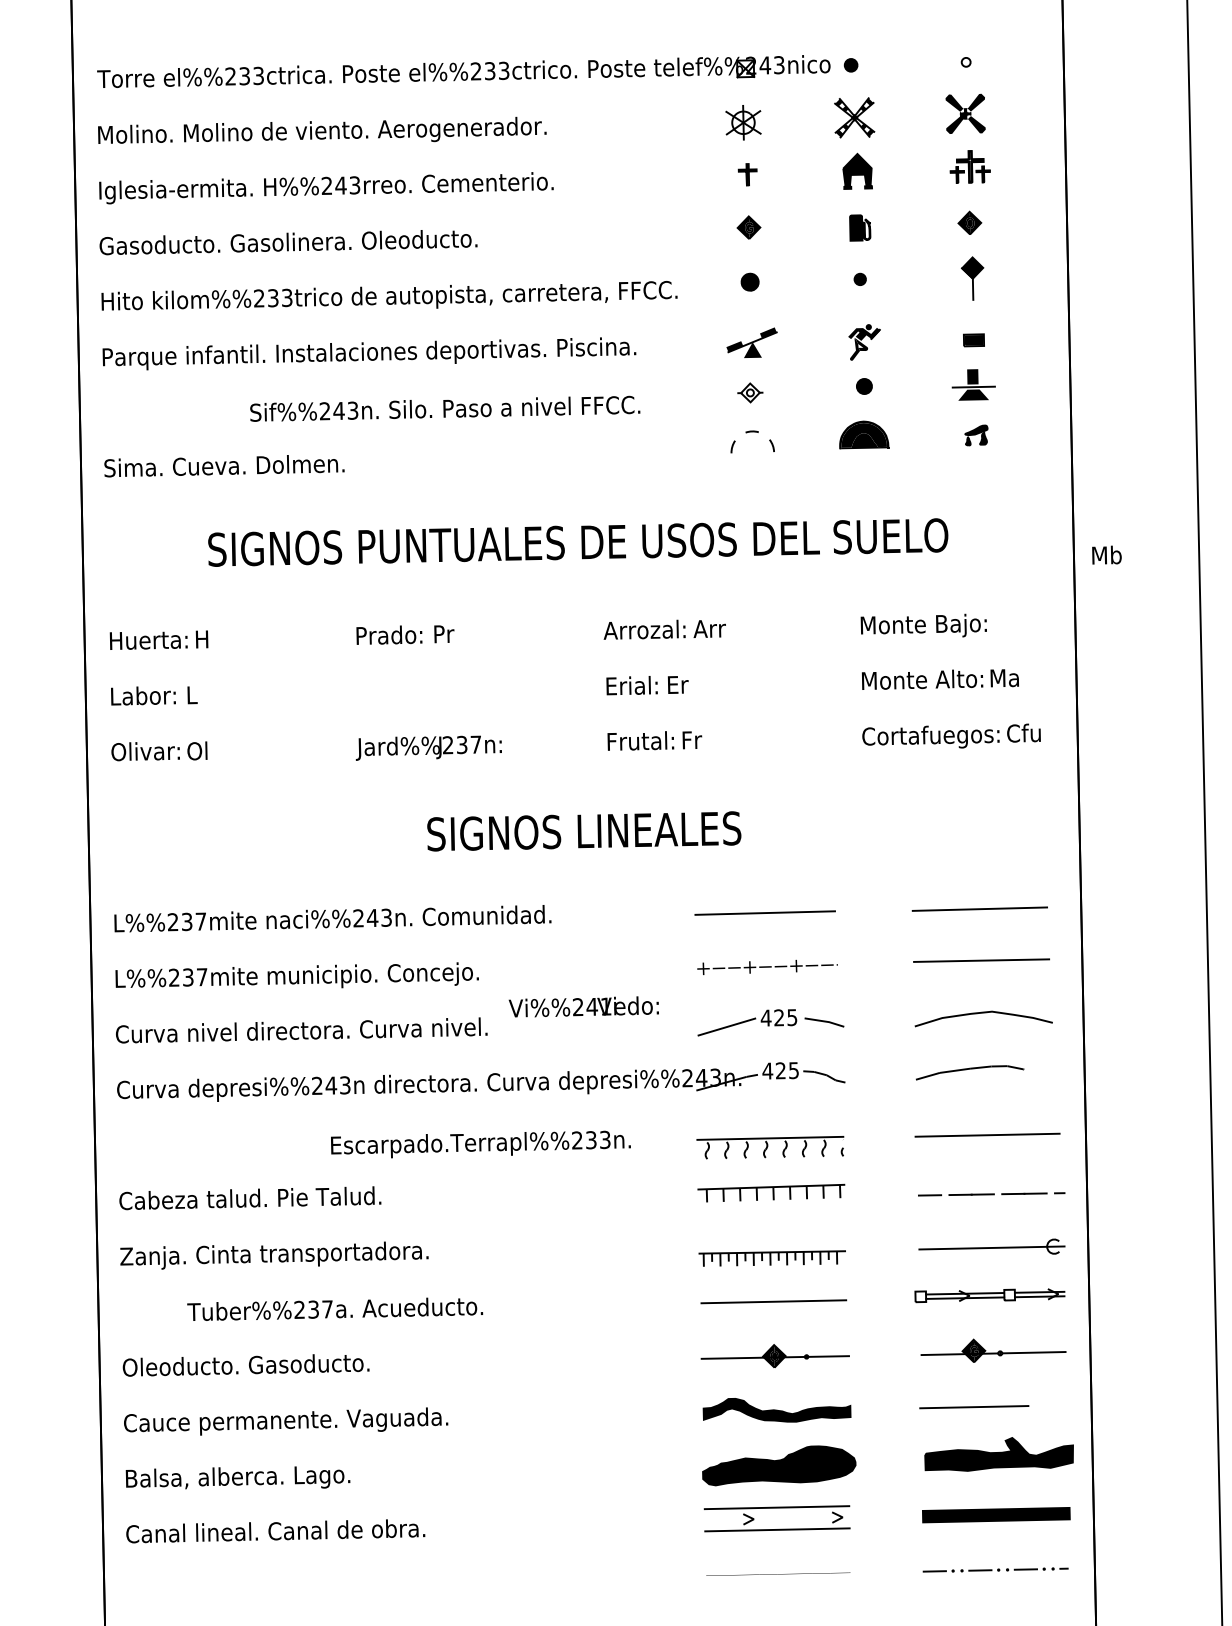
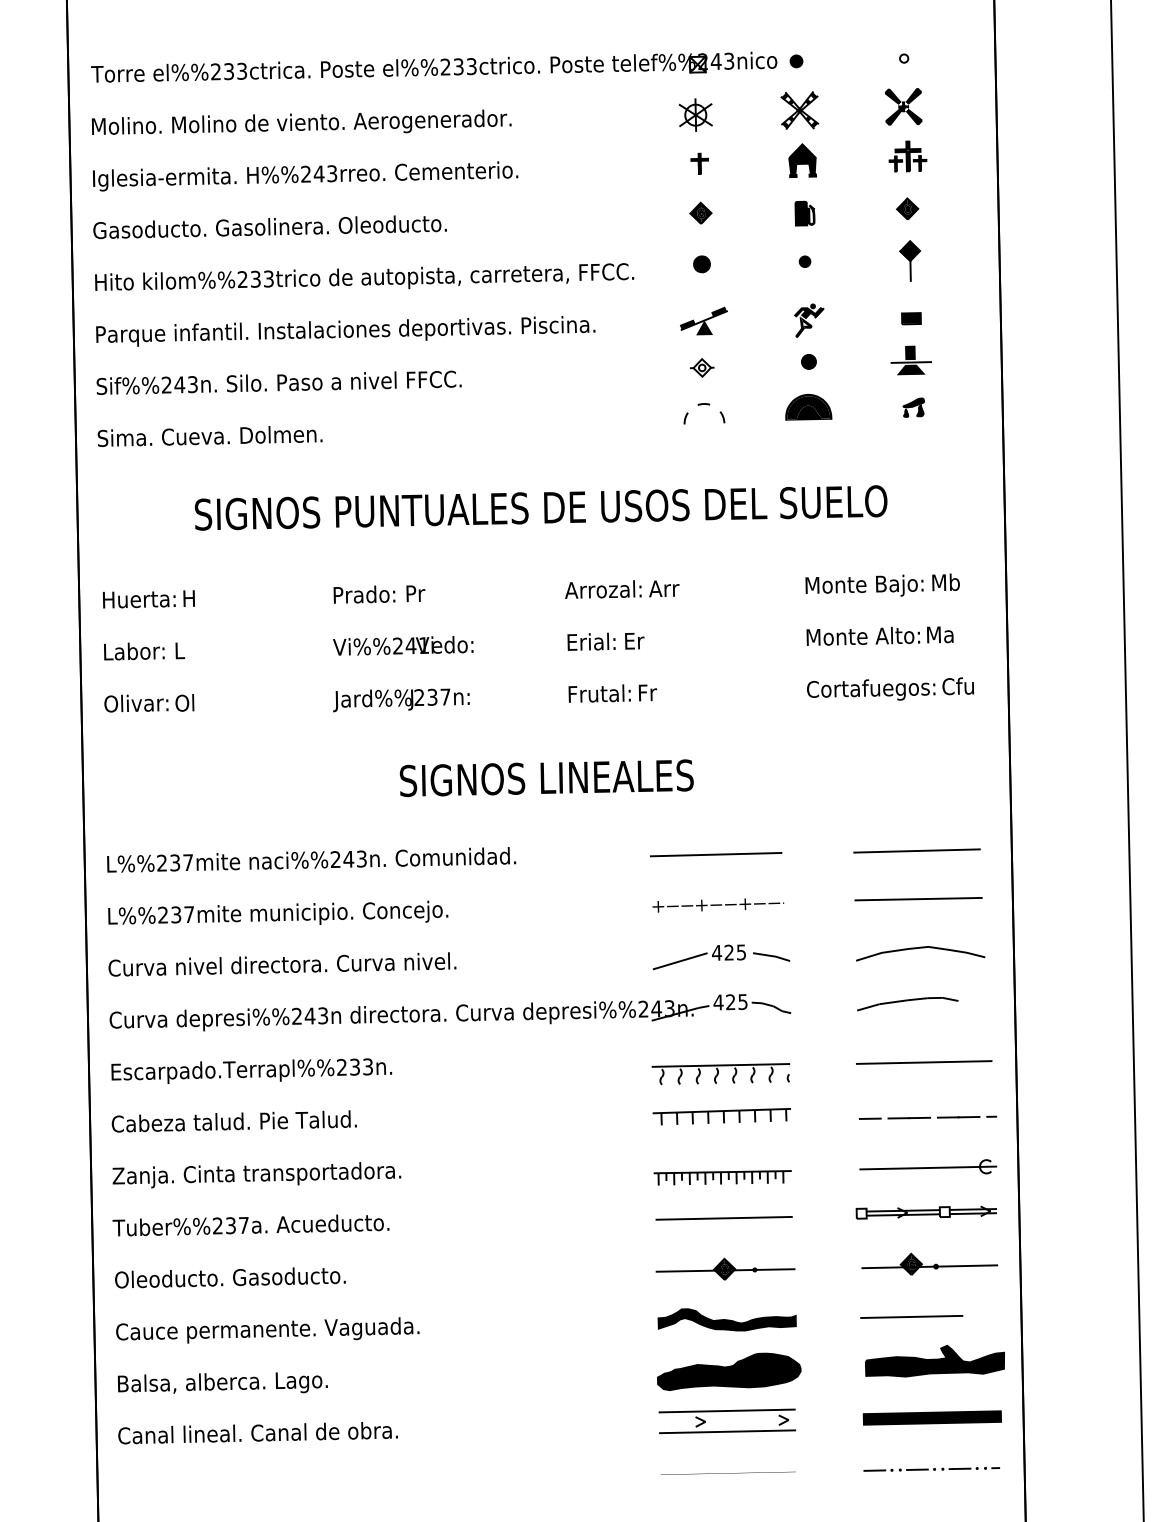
text: (445, 408) -> (279, 382), moved
text: (1106, 554) -> (945, 581), moved
text: (583, 1006) -> (402, 645), moved
text: (480, 1144) -> (251, 1071), moved
text: (335, 1308) -> (251, 1224), moved

